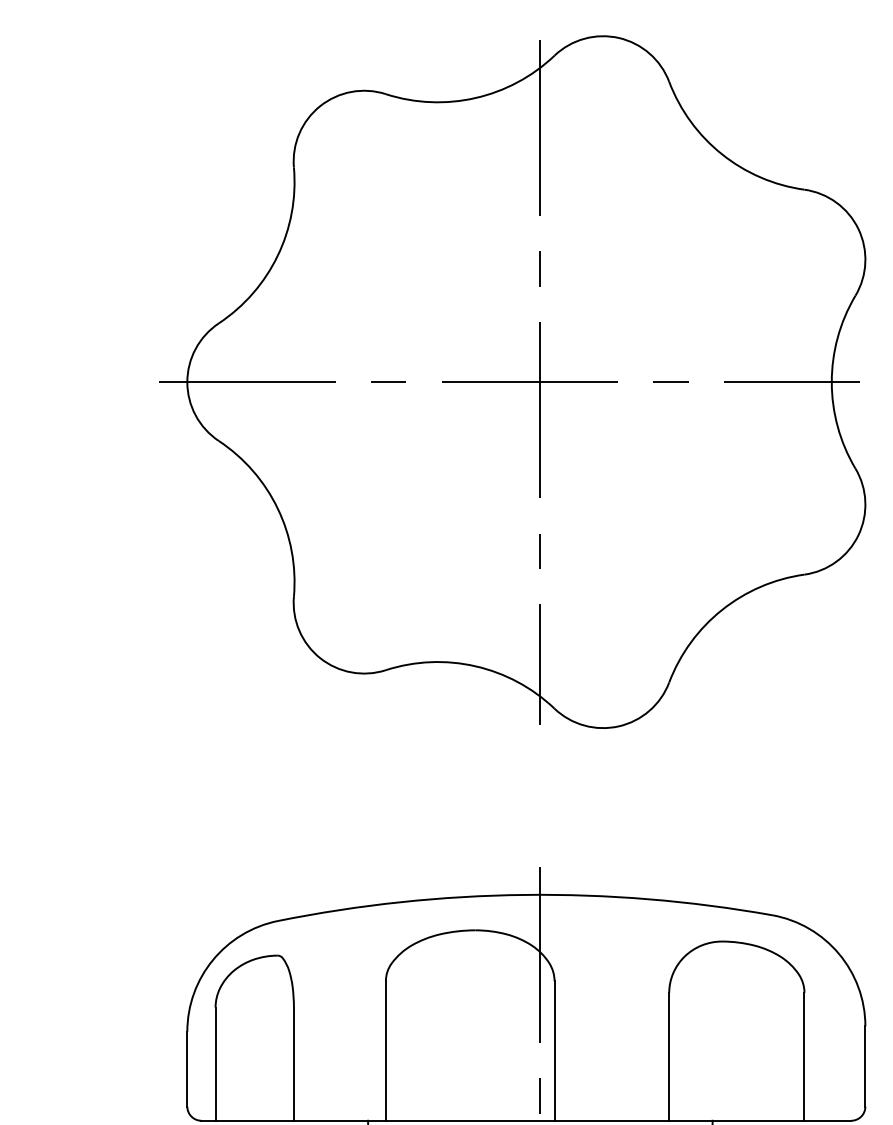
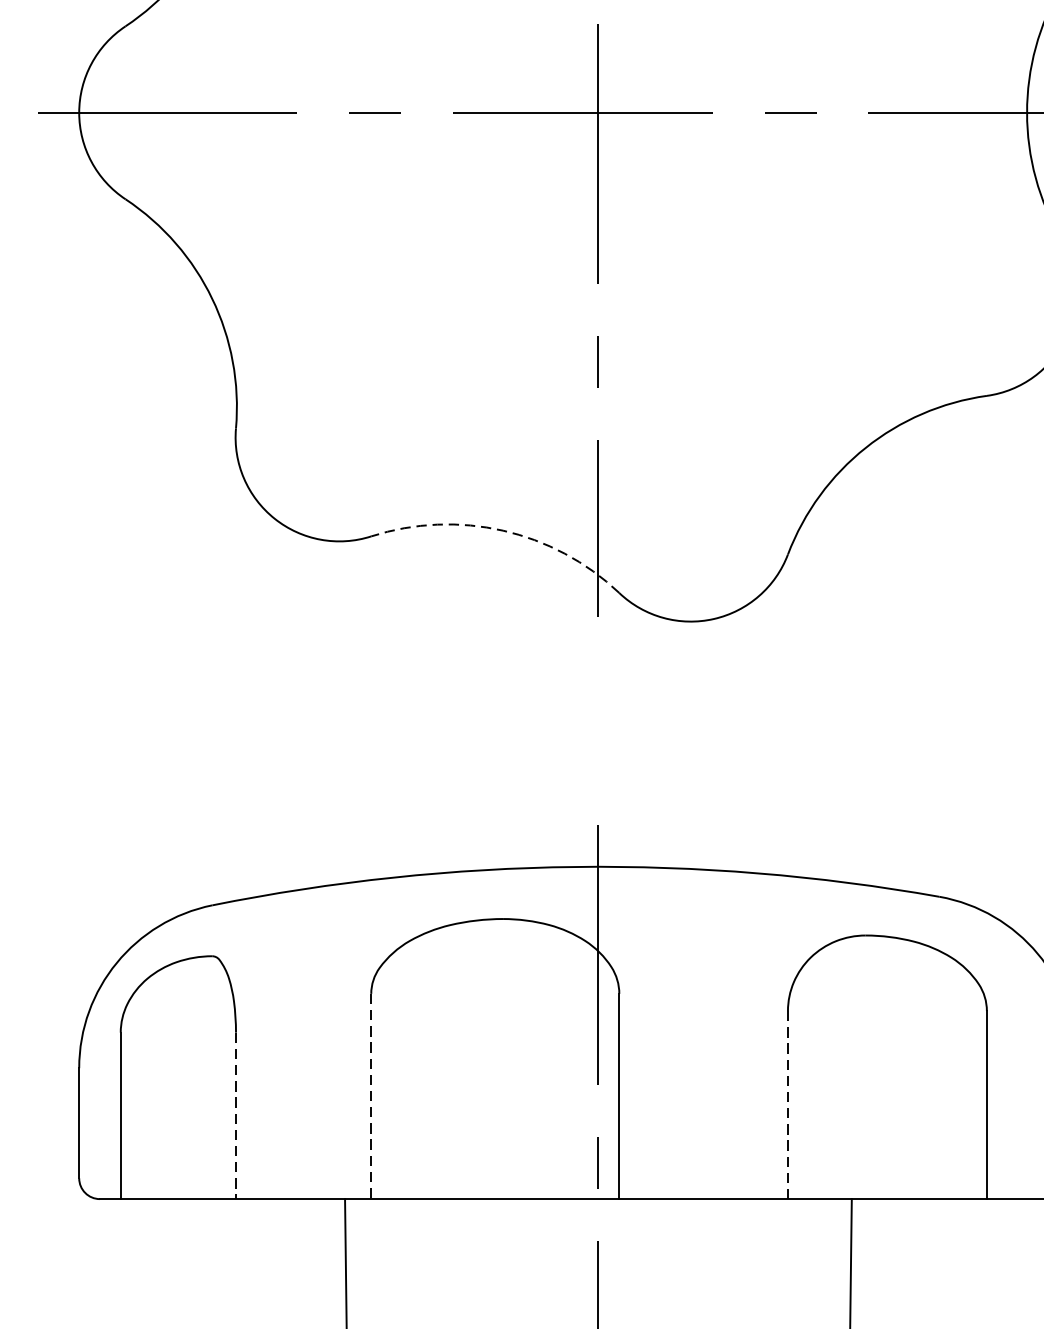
arc: (475, 666) -> (503, 530), solid -> dashed
line: (385, 1050) -> (370, 1095), solid -> dashed
line: (669, 1056) -> (788, 1104), solid -> dashed
line: (293, 1064) -> (235, 1116), solid -> dashed

